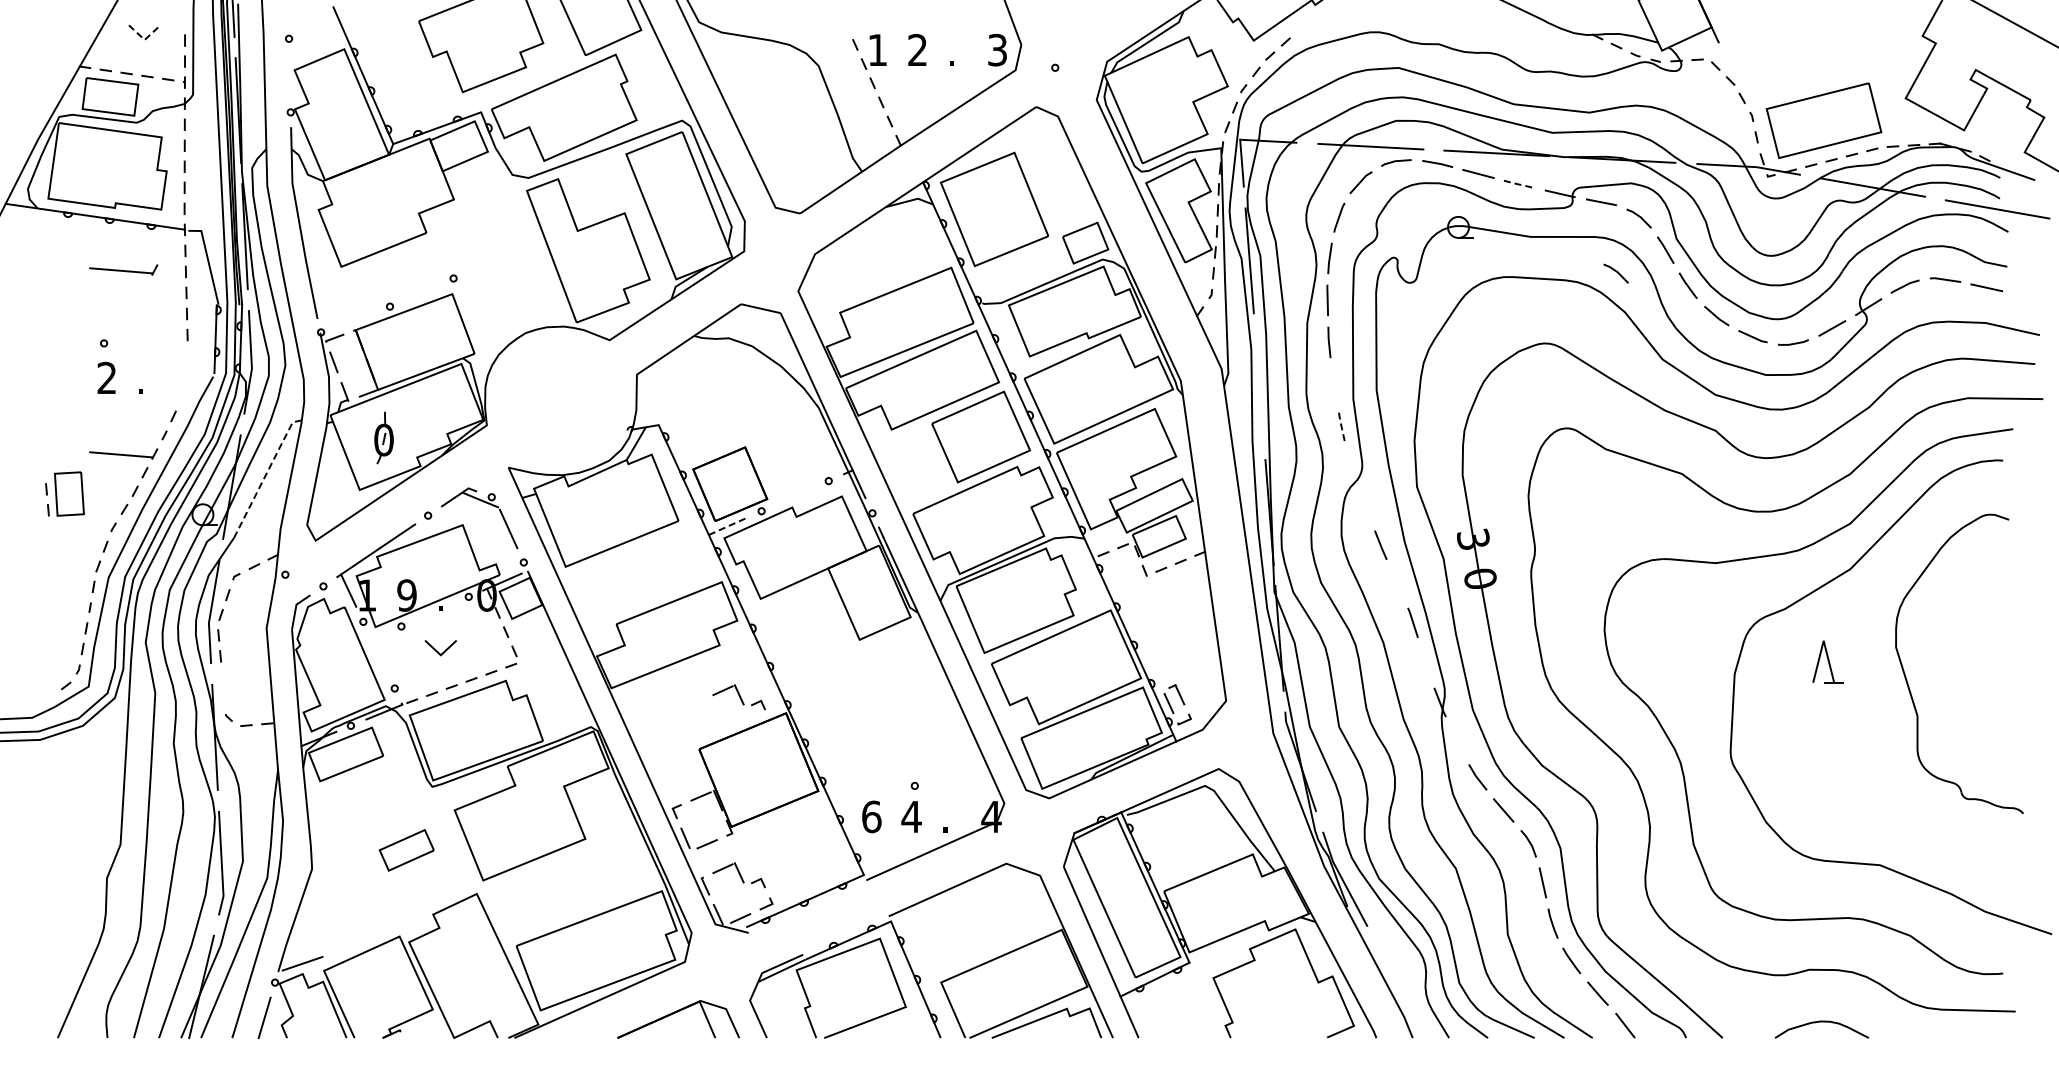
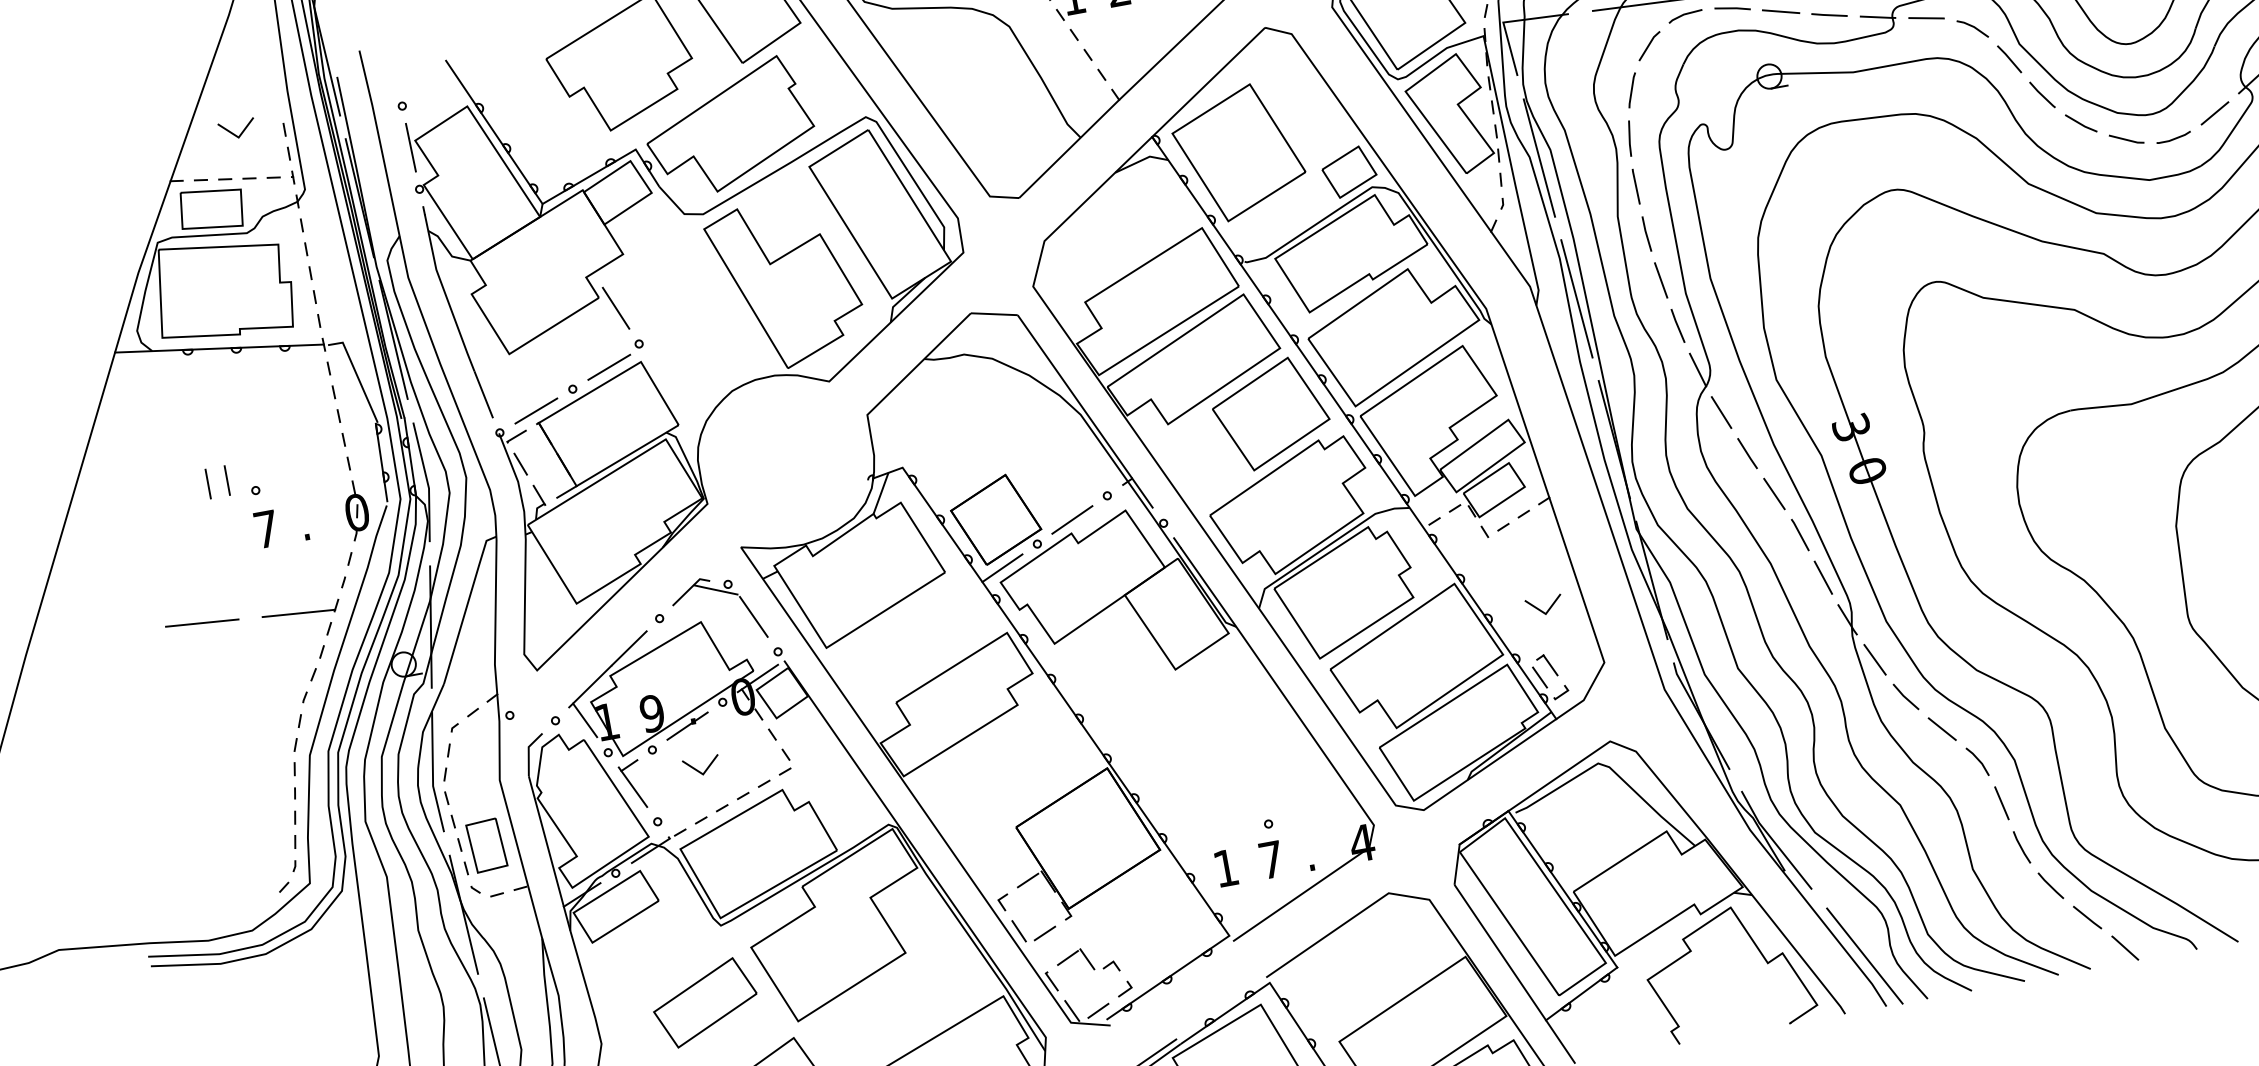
line: (144, 40) -> (238, 138), dashed -> solid
line: (289, 75) -> (410, 147), added
line: (1518, 184) -> (1828, 15), dashed -> solid
line: (439, 244) -> (616, 308), added
part: (123, 269) -> (262, 402), removed
line: (1616, 272) -> (1958, 94), removed
line: (424, 293) -> (609, 367), added
line: (355, 319) -> (536, 410), added
line: (64, 330) -> (208, 484), added
line: (81, 330) -> (227, 480), added
text: (106, 377) -> (265, 528), 2 -> 7
line: (1333, 383) -> (1660, 279), added
line: (1259, 386) -> (1576, 298), added
line: (1341, 424) -> (1677, 324), dashed -> solid
part: (383, 437) -> (356, 509), moved
line: (37, 447) -> (201, 622), added
line: (1351, 466) -> (1697, 370), added
line: (265, 474) -> (466, 605), dashed -> solid
part: (64, 493) -> (481, 845), moved
line: (795, 495) -> (1072, 519), added
line: (1364, 505) -> (1720, 411), added
line: (728, 526) -> (1002, 568), dashed -> solid
line: (1397, 583) -> (1774, 493), added
line: (434, 611) -> (686, 726), added
line: (1180, 645) -> (1540, 609), added
part: (379, 653) -> (633, 785), added
line: (1425, 662) -> (1822, 577), added
part: (738, 697) -> (1049, 760), removed
line: (1457, 740) -> (1875, 659), added
text: (871, 816) -> (1225, 867), 6 -> 1
text: (911, 816) -> (1271, 859), 4 -> 7
part: (406, 850) -> (704, 1003), size x1.67
line: (1401, 991) -> (1864, 956), added

